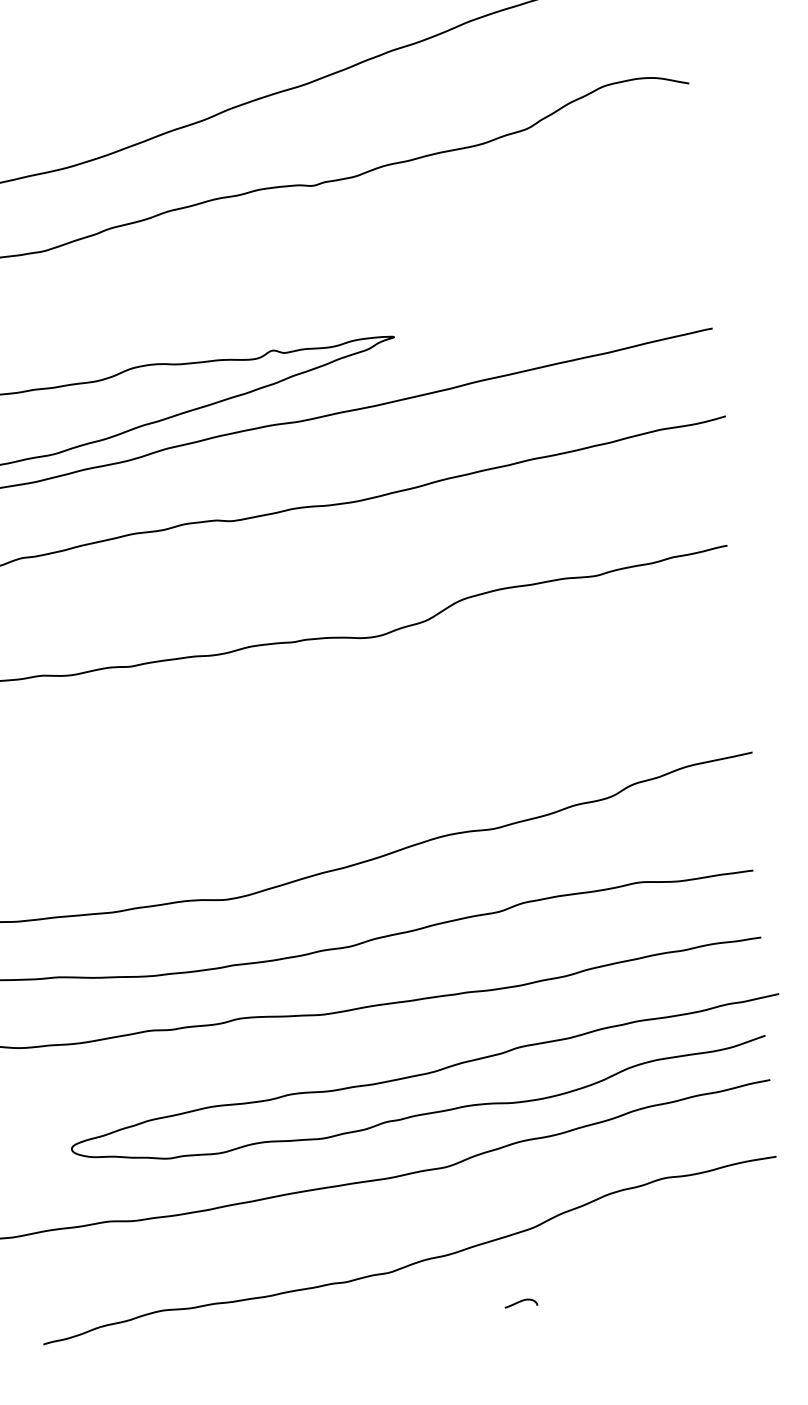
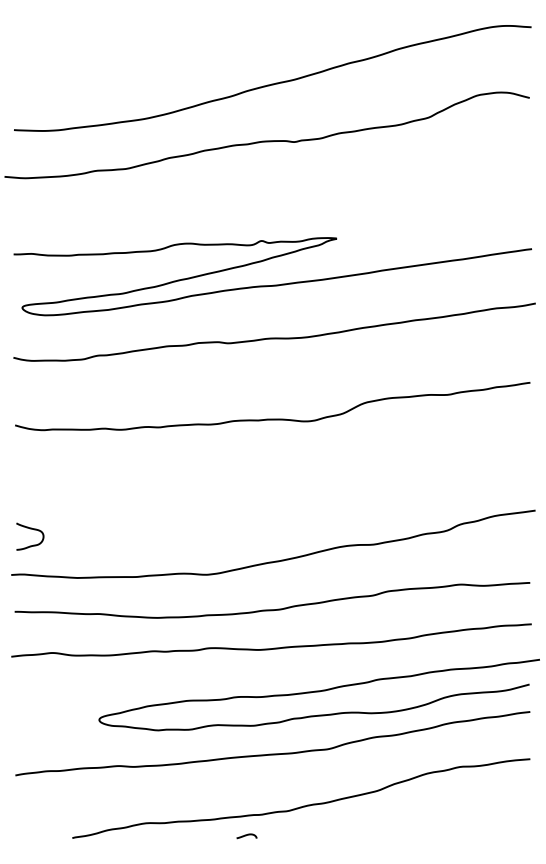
curve: (520, 1303) -> (246, 836), moved

